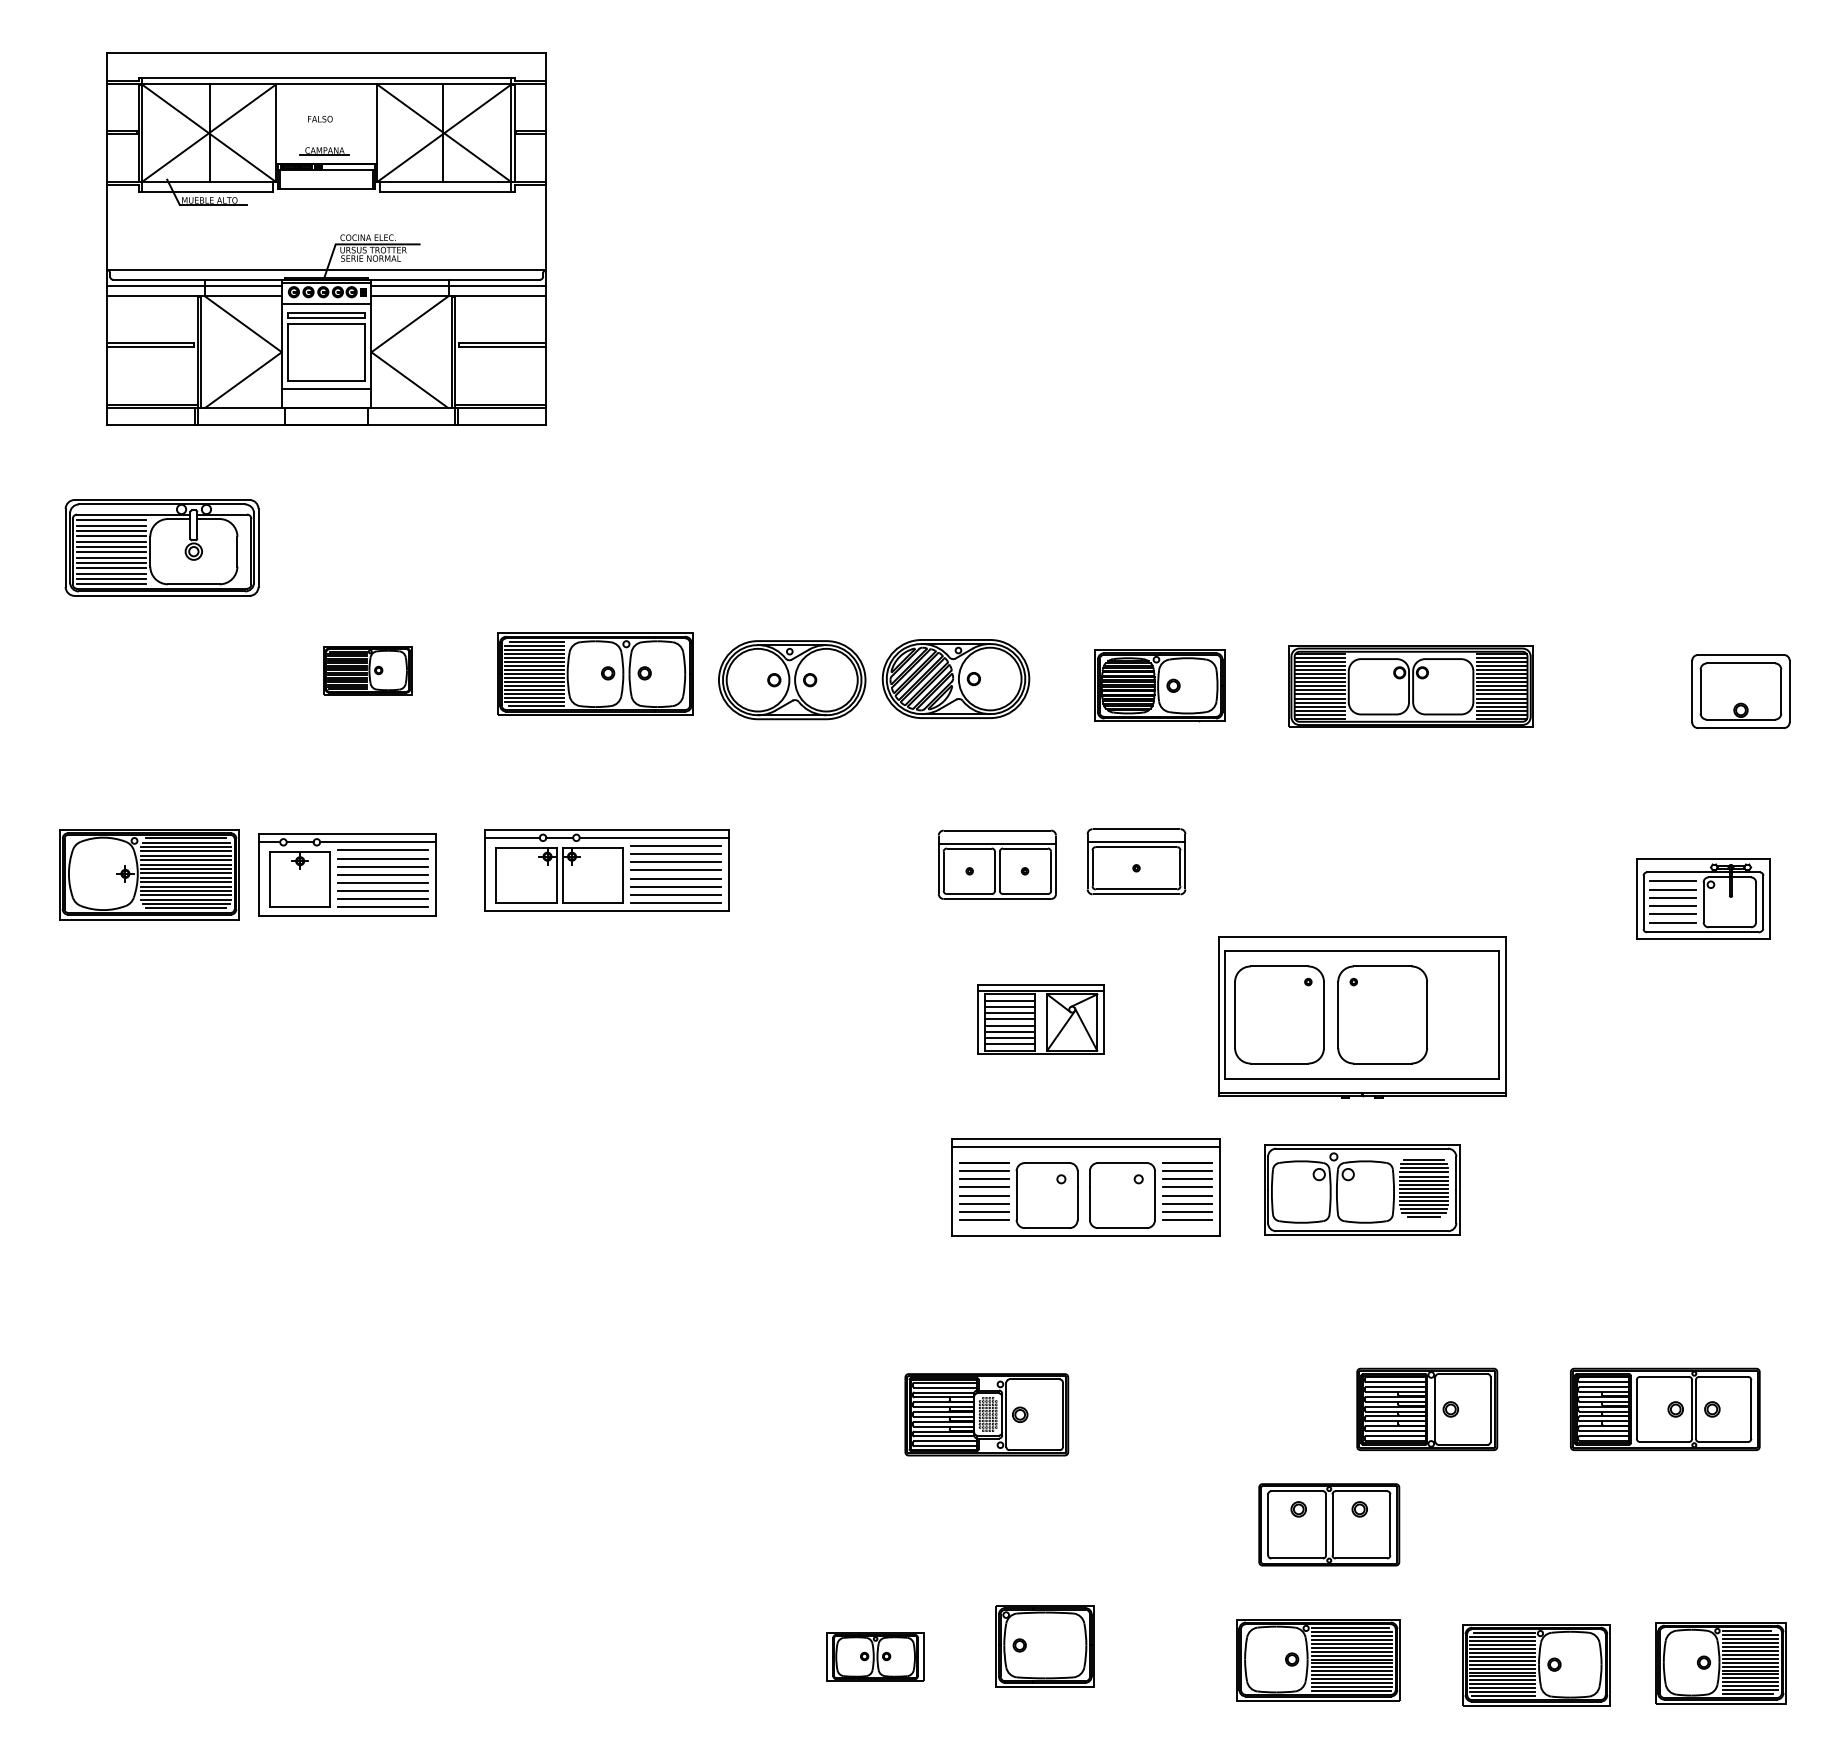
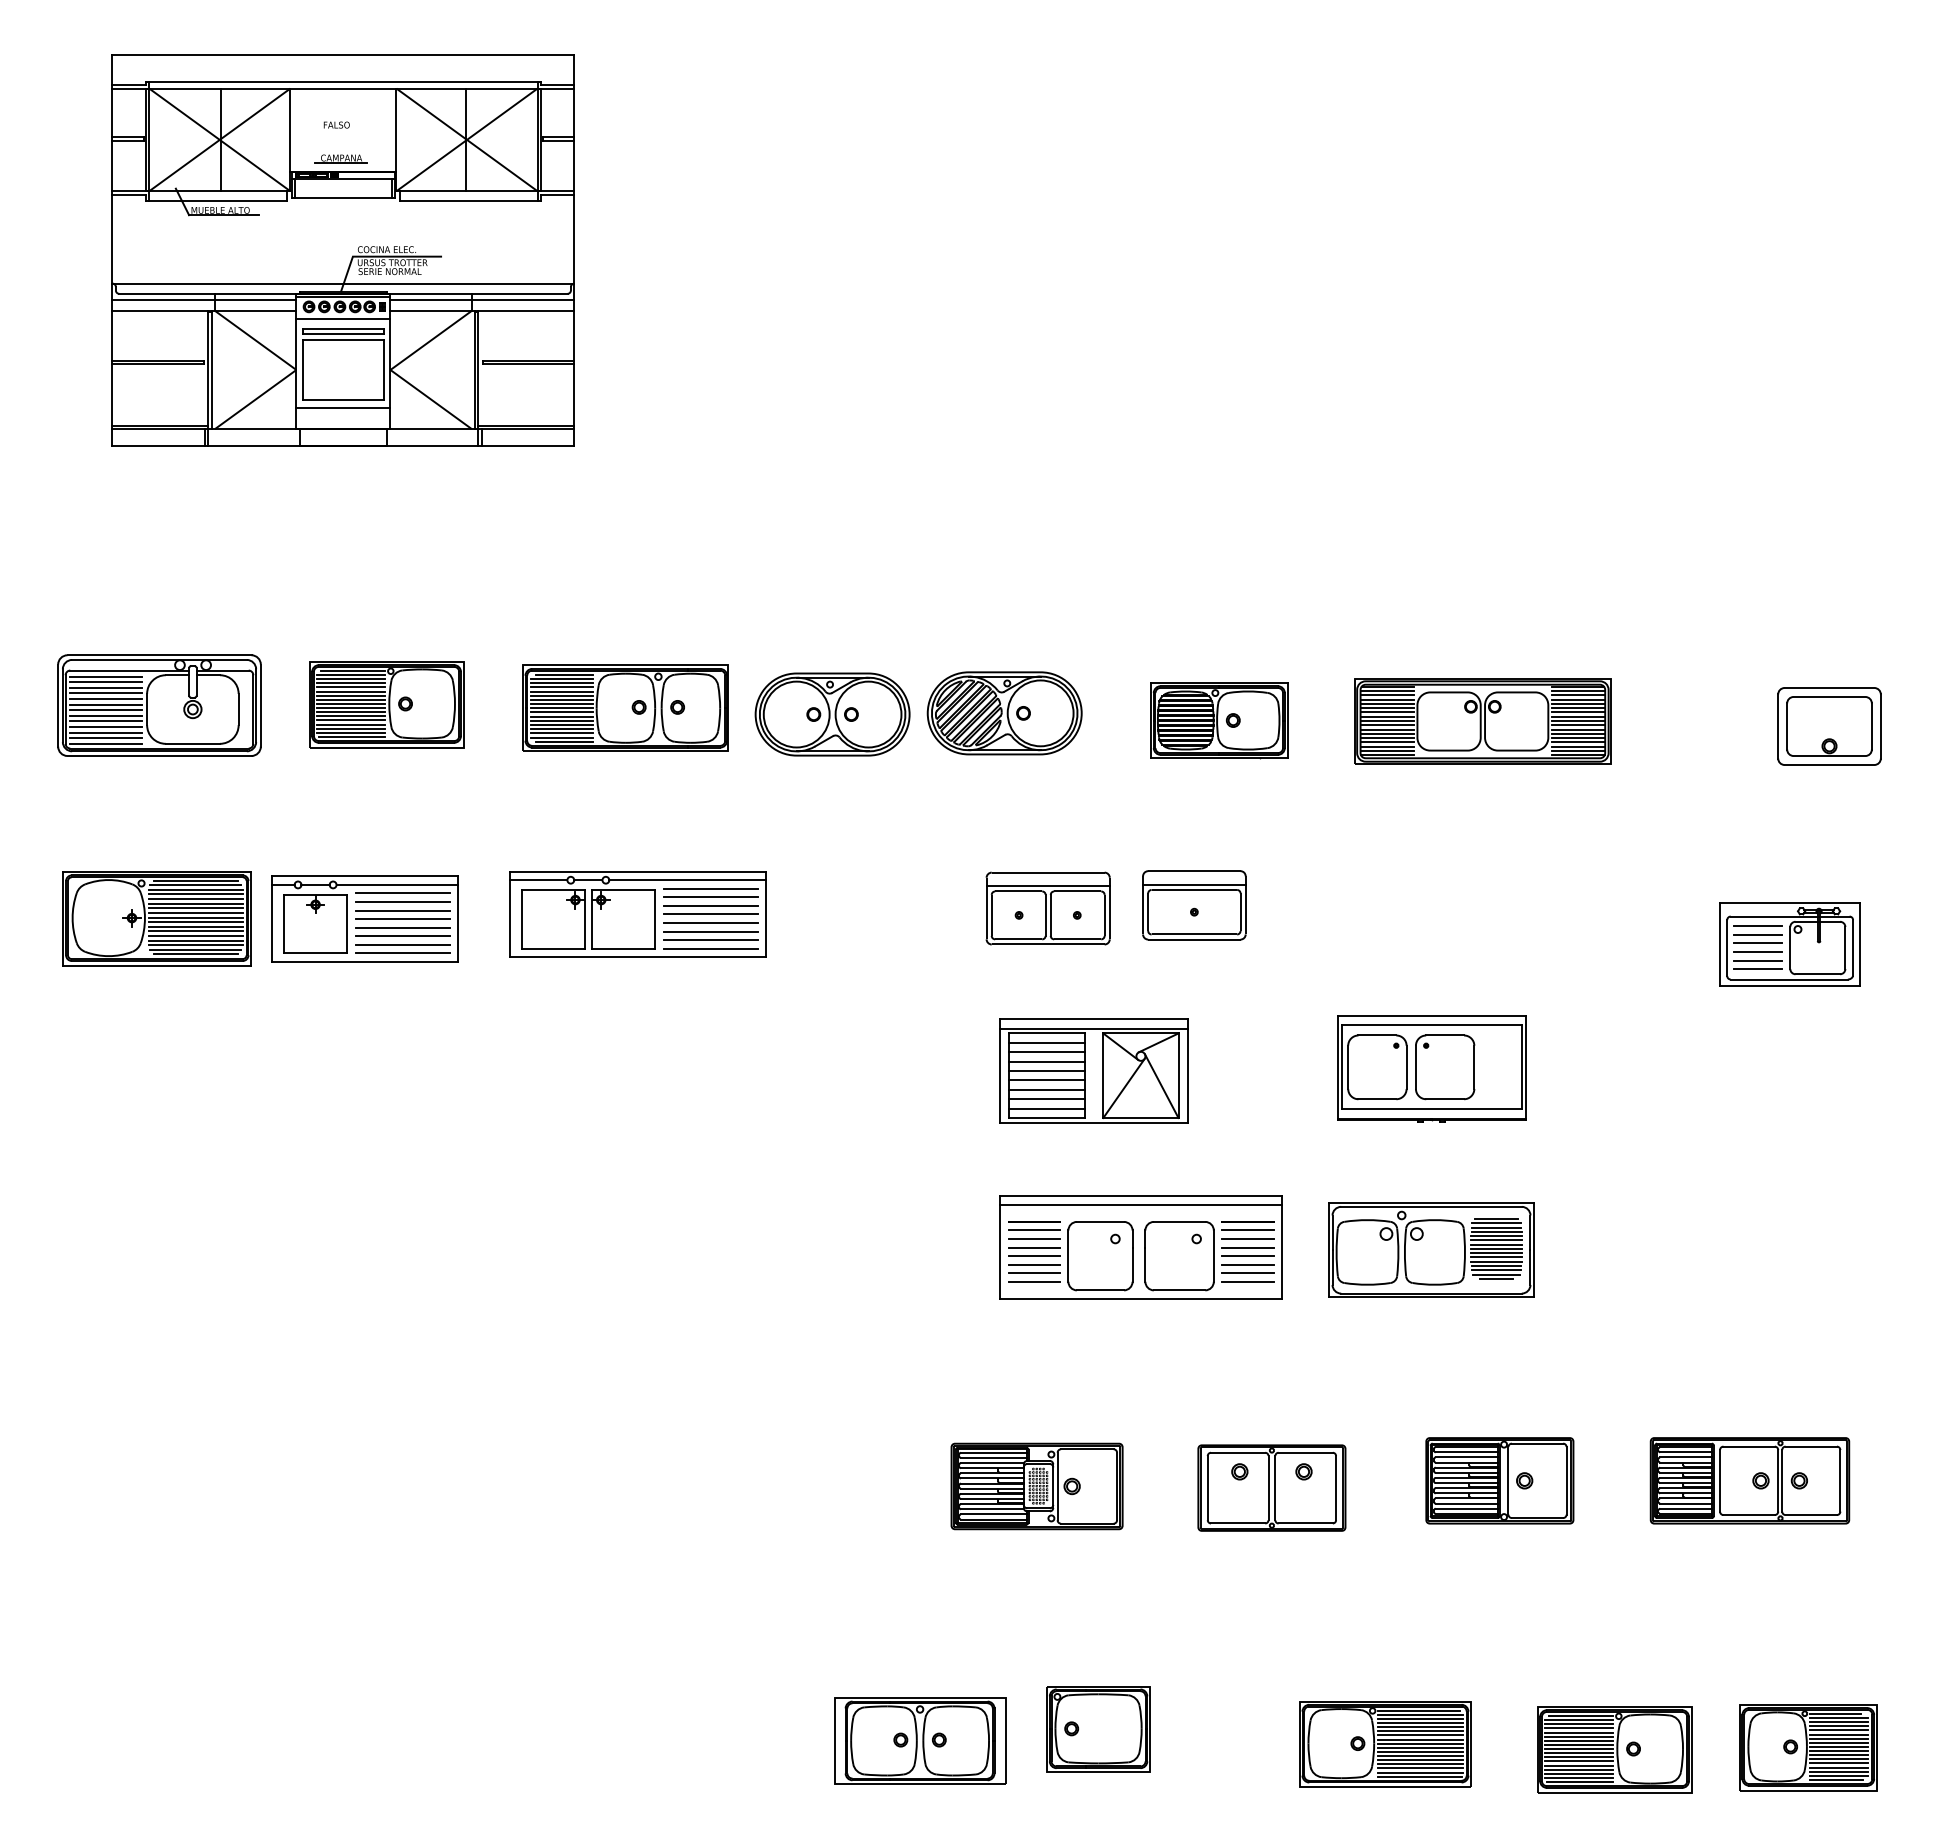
part: (162, 547) -> (159, 705), moved
part: (367, 670) -> (386, 704), size x1.67
part: (1362, 1017) -> (1431, 1068), size x0.62
part: (1040, 1018) -> (1093, 1070), size x1.43
part: (1328, 1524) -> (1271, 1487), moved
part: (875, 1656) -> (920, 1740), size x1.67

